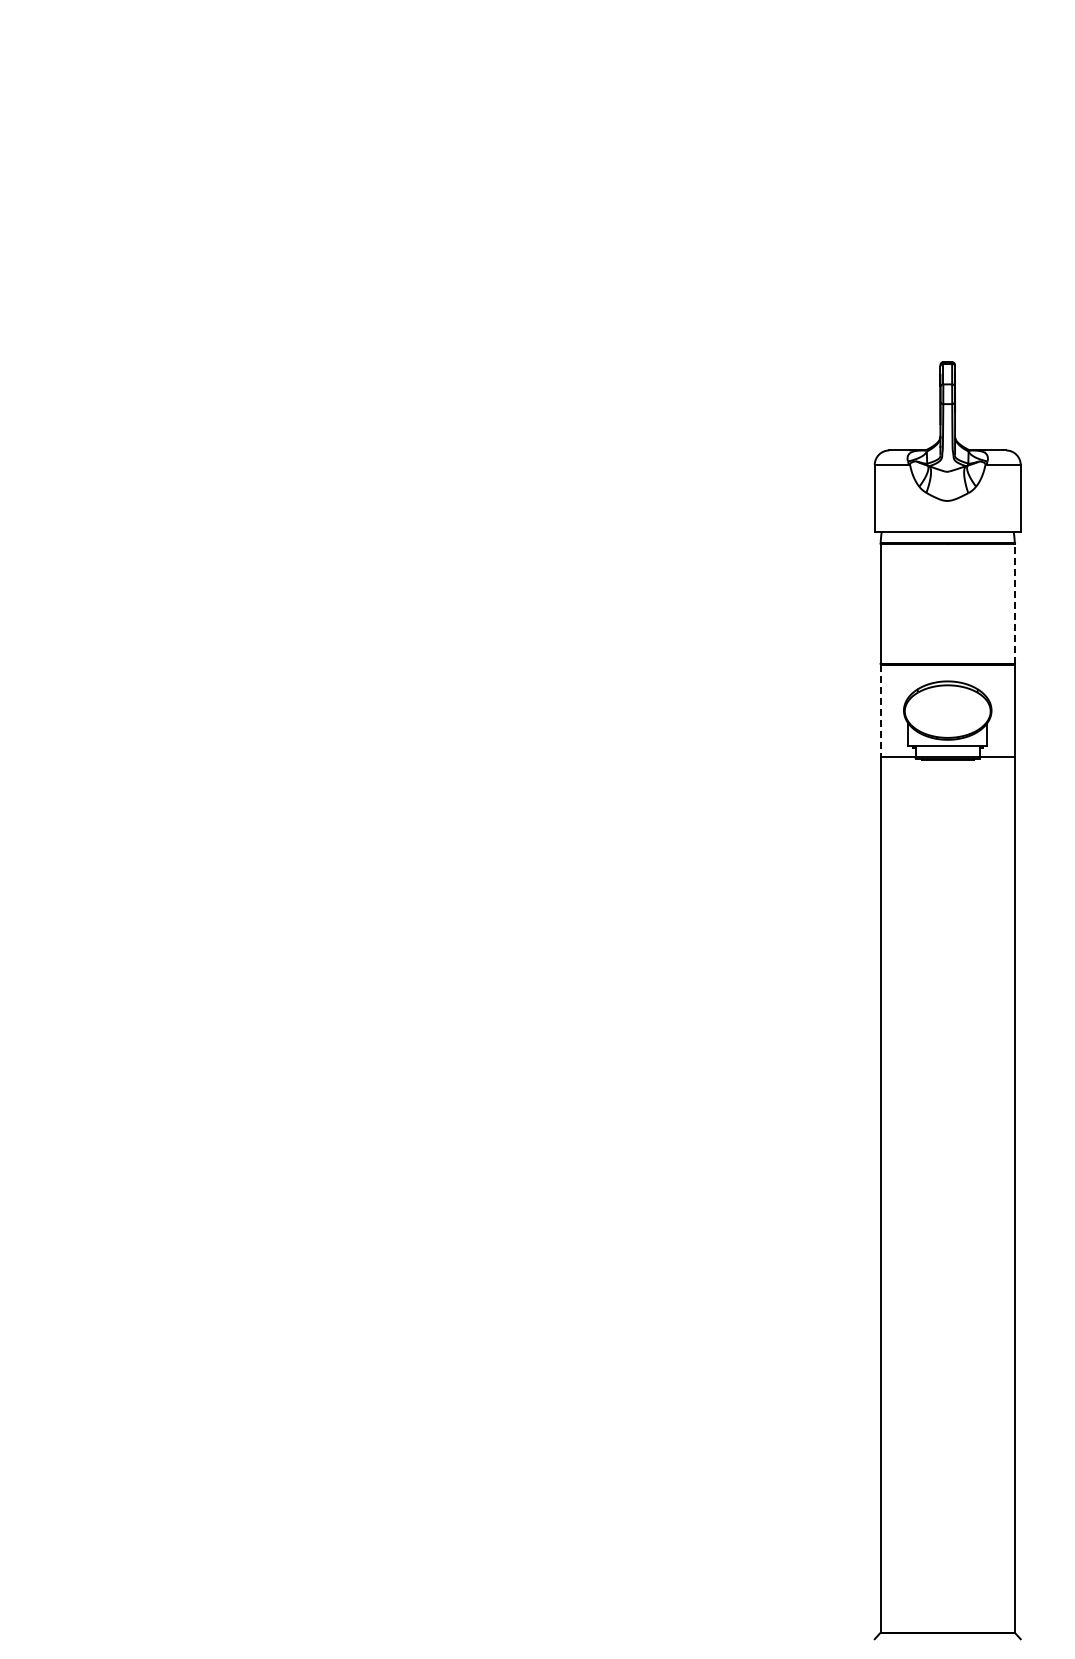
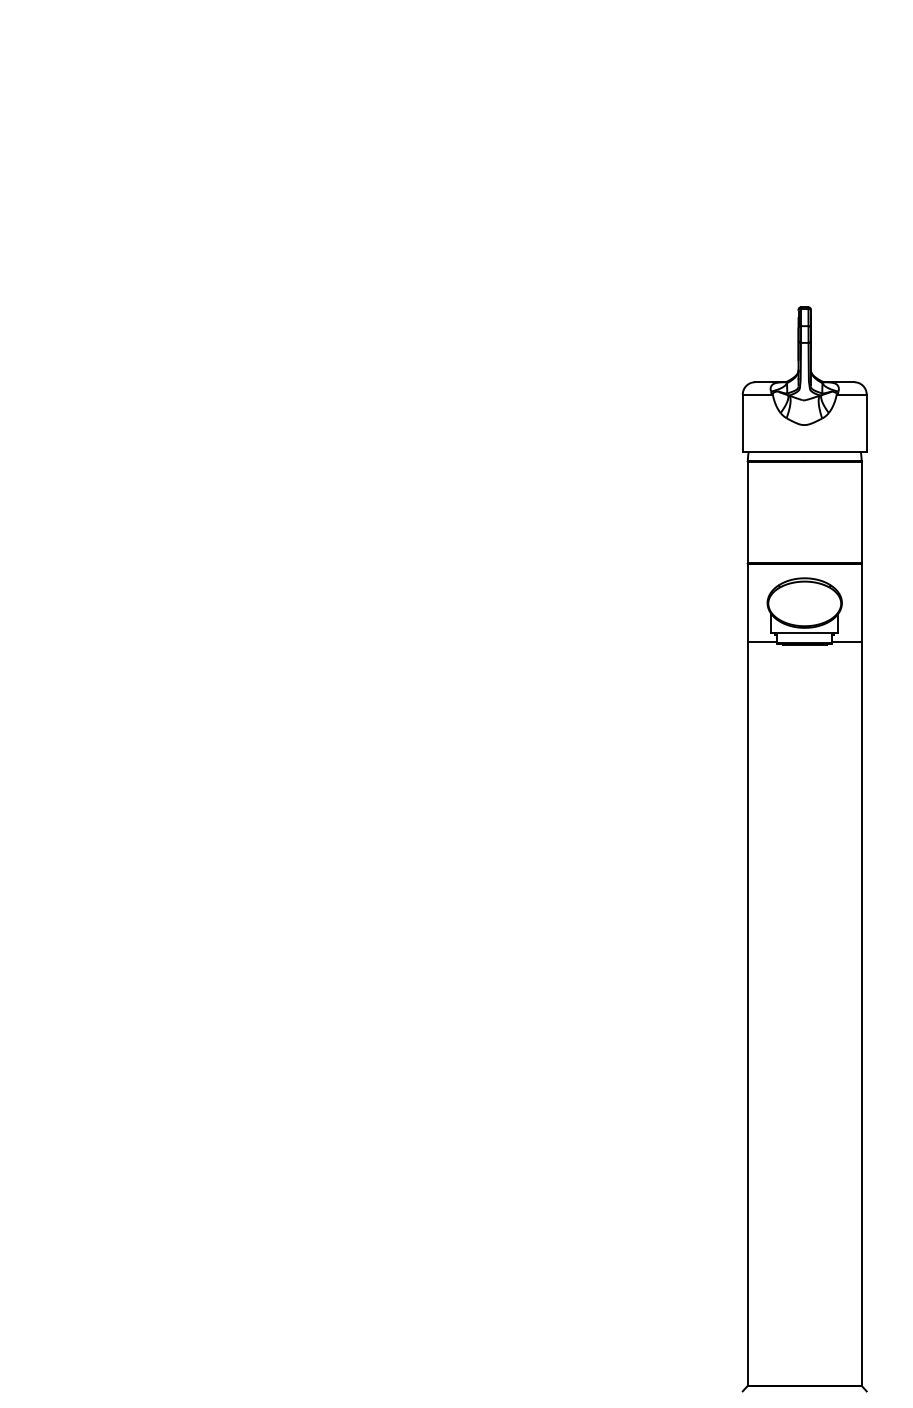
line: (1014, 603) -> (861, 512), dashed -> solid
line: (880, 710) -> (747, 602), dashed -> solid

